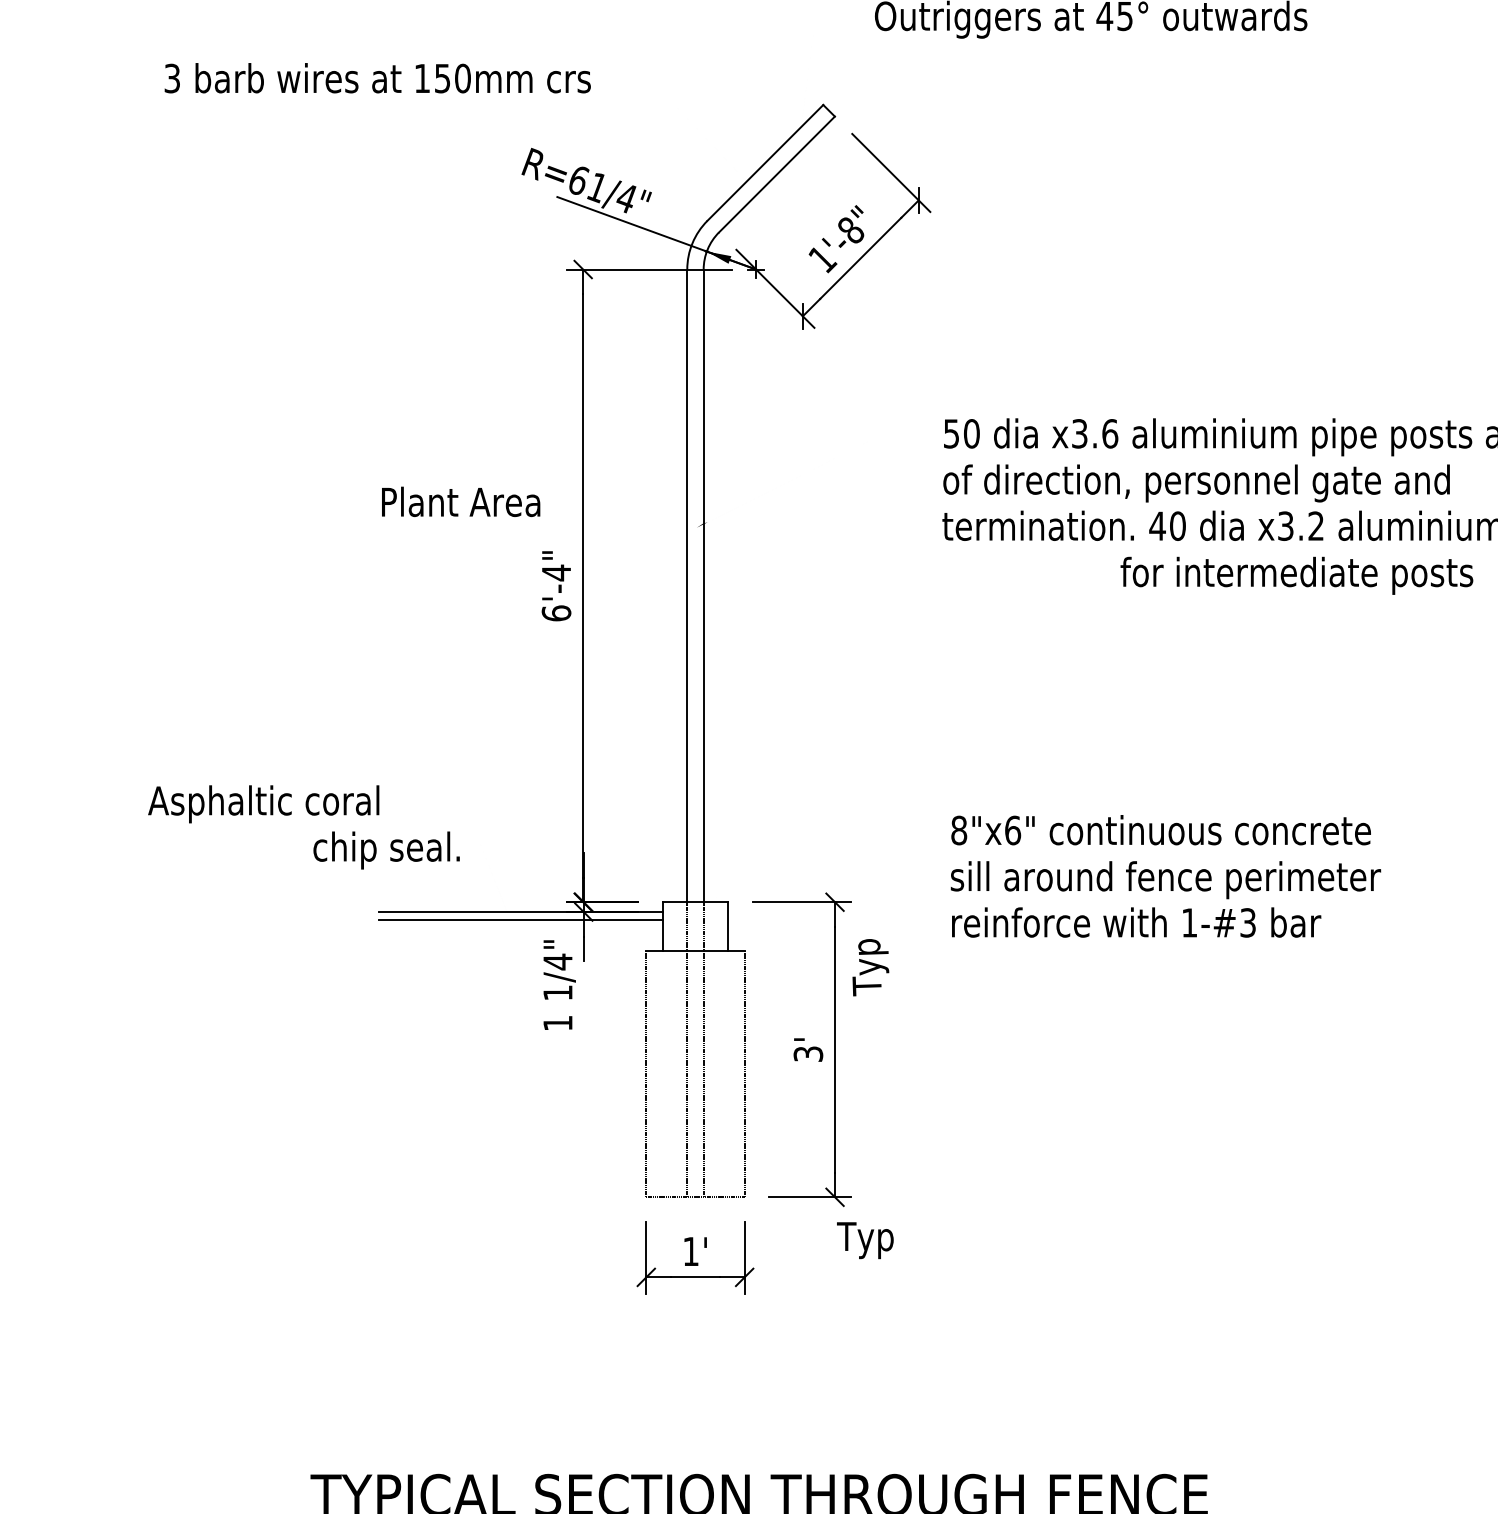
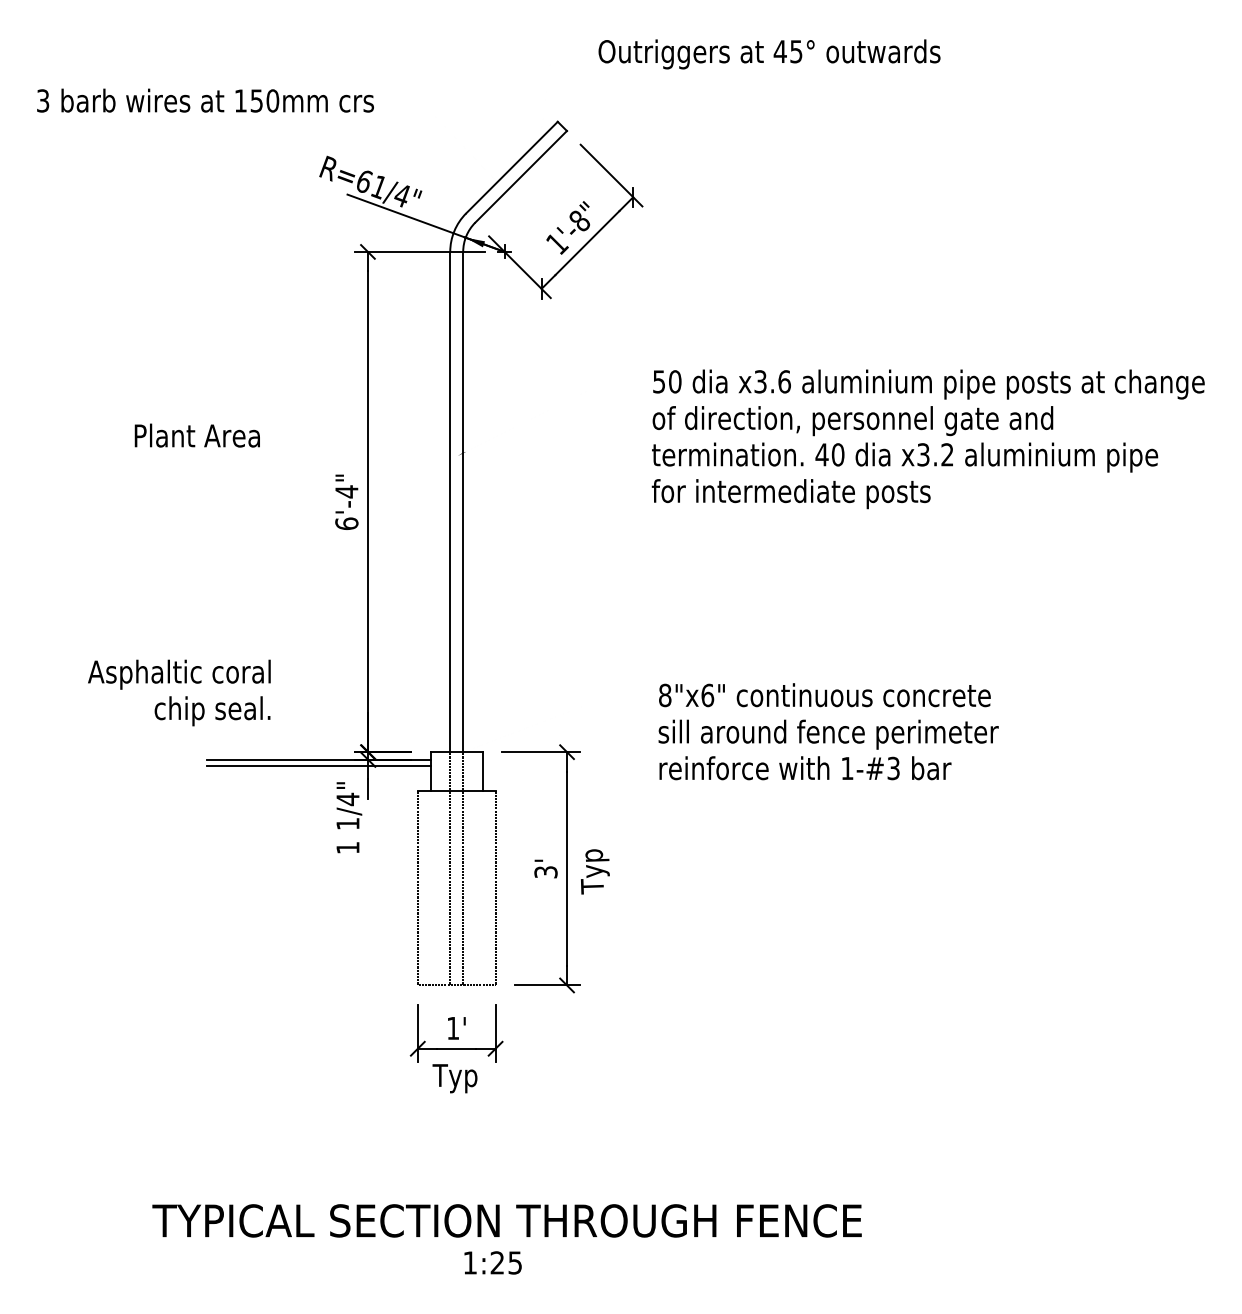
text: (459, 501) -> (196, 435), moved
text: (1295, 576) -> (790, 494), moved
text: (263, 803) -> (179, 674), moved
text: (871, 967) -> (595, 871), moved
text: (864, 1240) -> (454, 1078), moved

